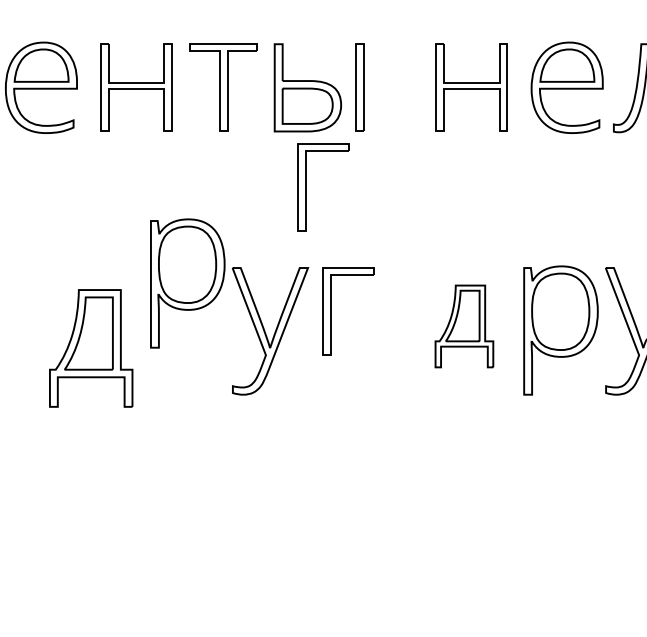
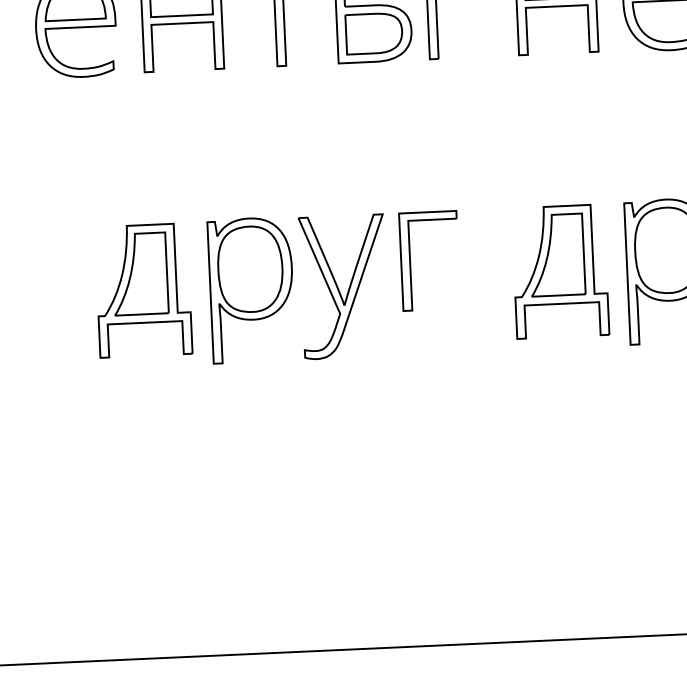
part: (306, 187) -> (376, 124), removed
part: (187, 283) -> (251, 290), moved
part: (464, 326) -> (560, 271), size x1.43
part: (91, 348) -> (143, 290), moved

